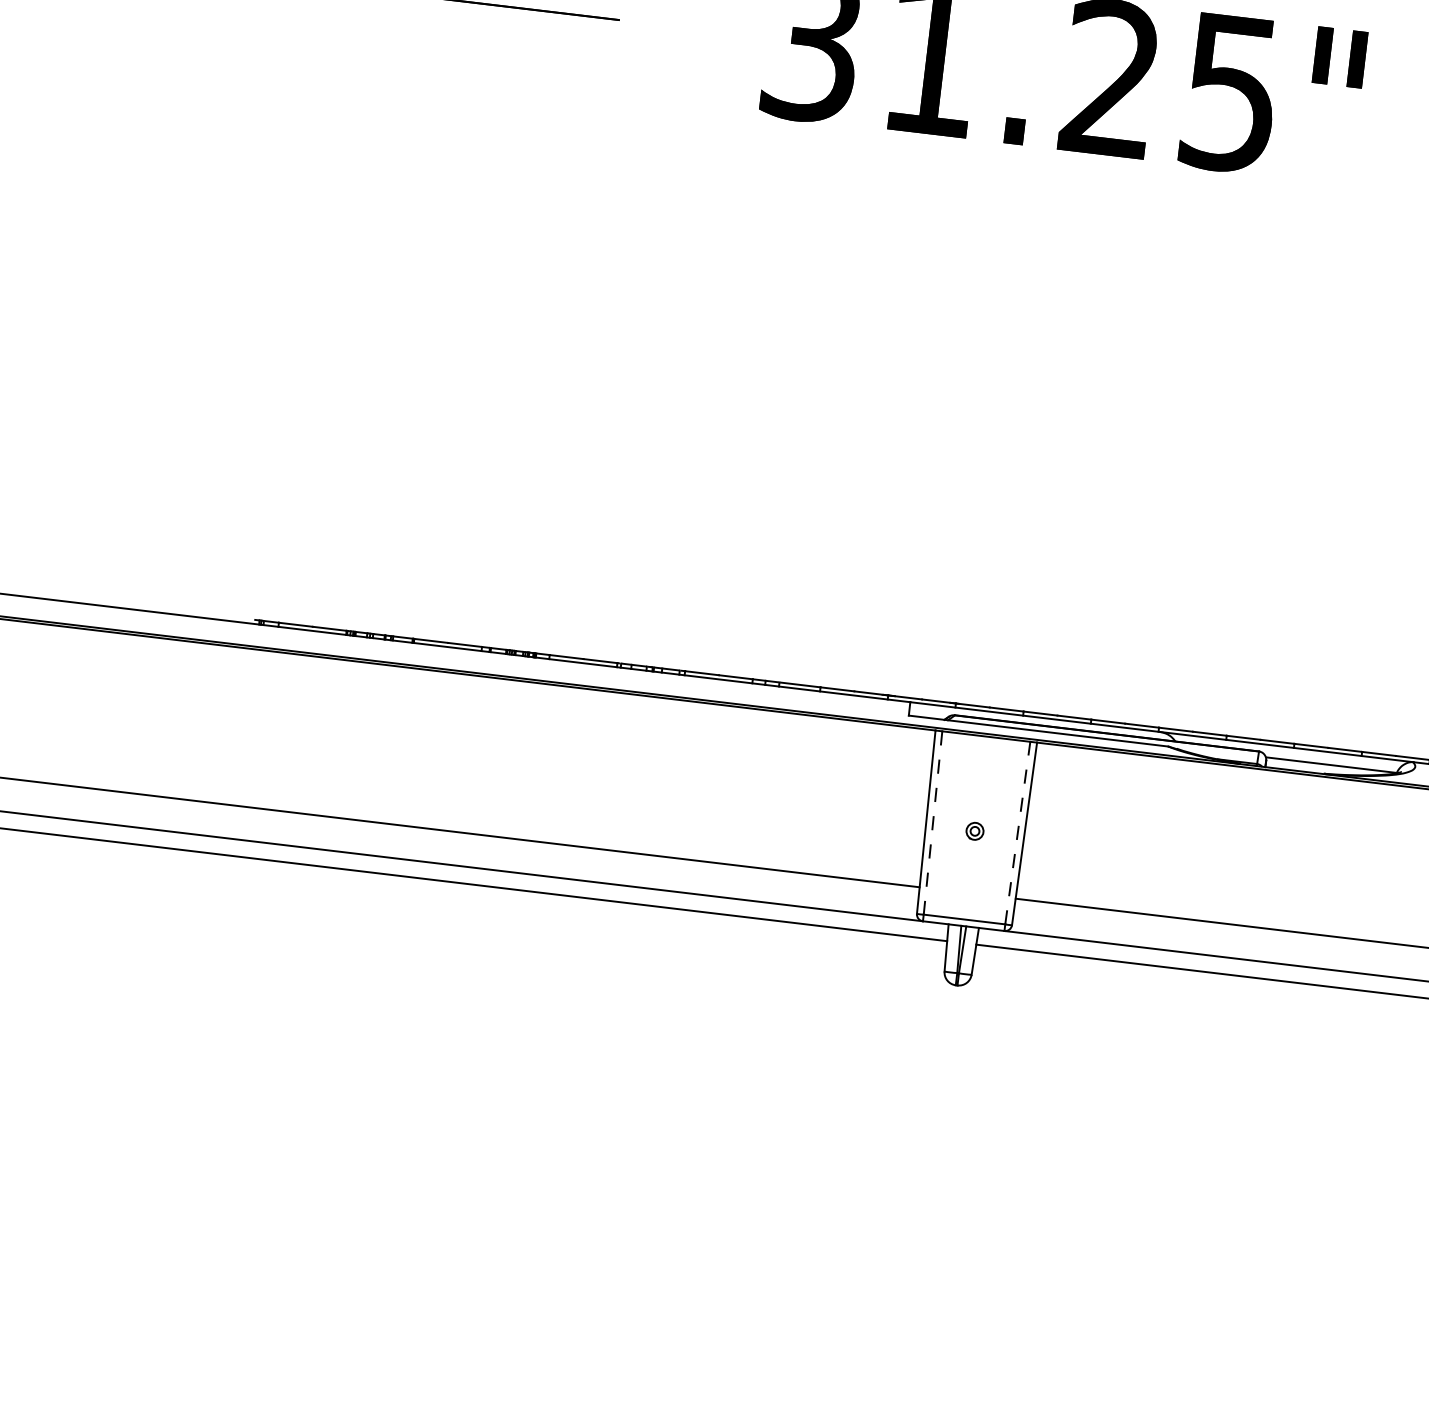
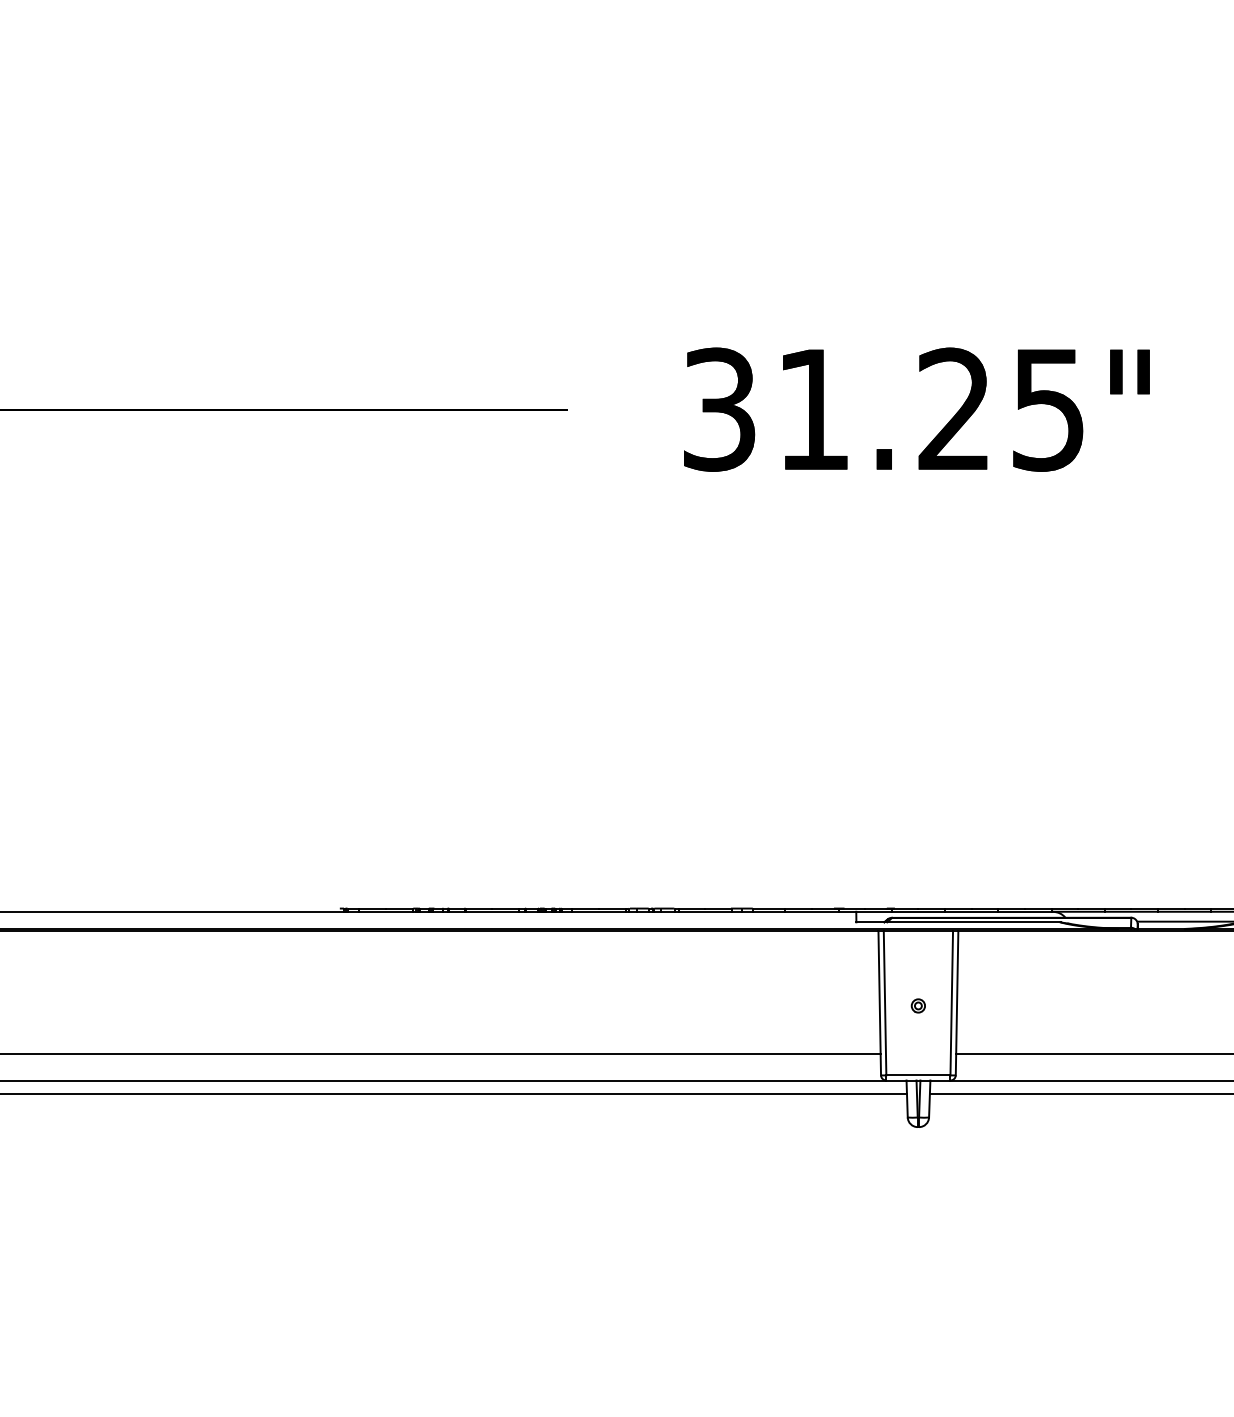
line: (933, 823) -> (885, 1003), dashed -> solid
line: (1017, 833) -> (951, 1003), dashed -> solid

